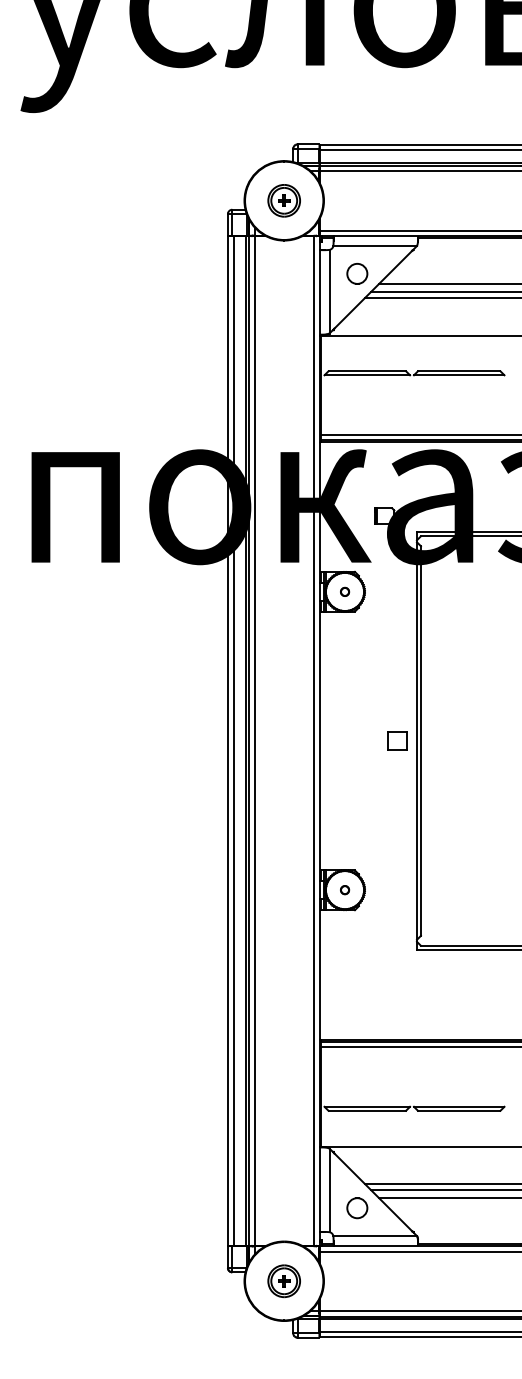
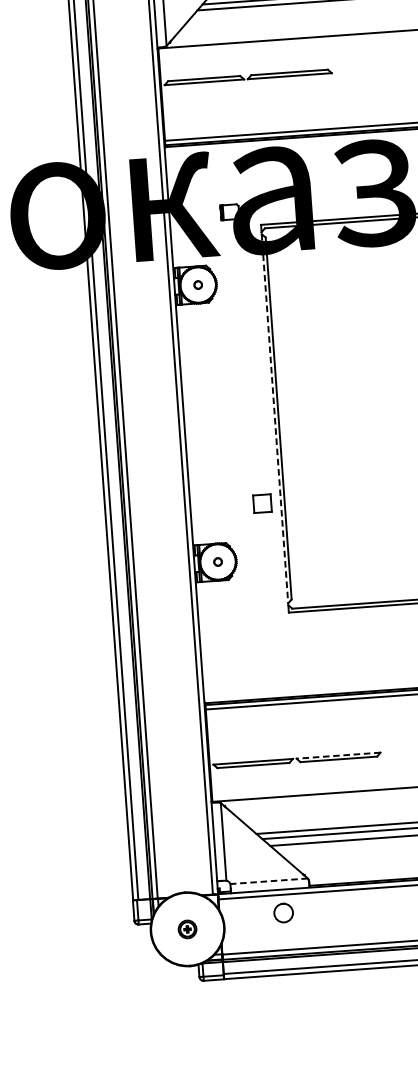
part: (397, 740) -> (262, 503), moved
line: (416, 741) -> (274, 419), solid -> dashed
line: (458, 1106) -> (337, 755), solid -> dashed
circle: (357, 1208) -> (283, 913), moved
line: (375, 1236) -> (269, 881), solid -> dashed
part: (283, 1281) -> (186, 929), size x0.6

